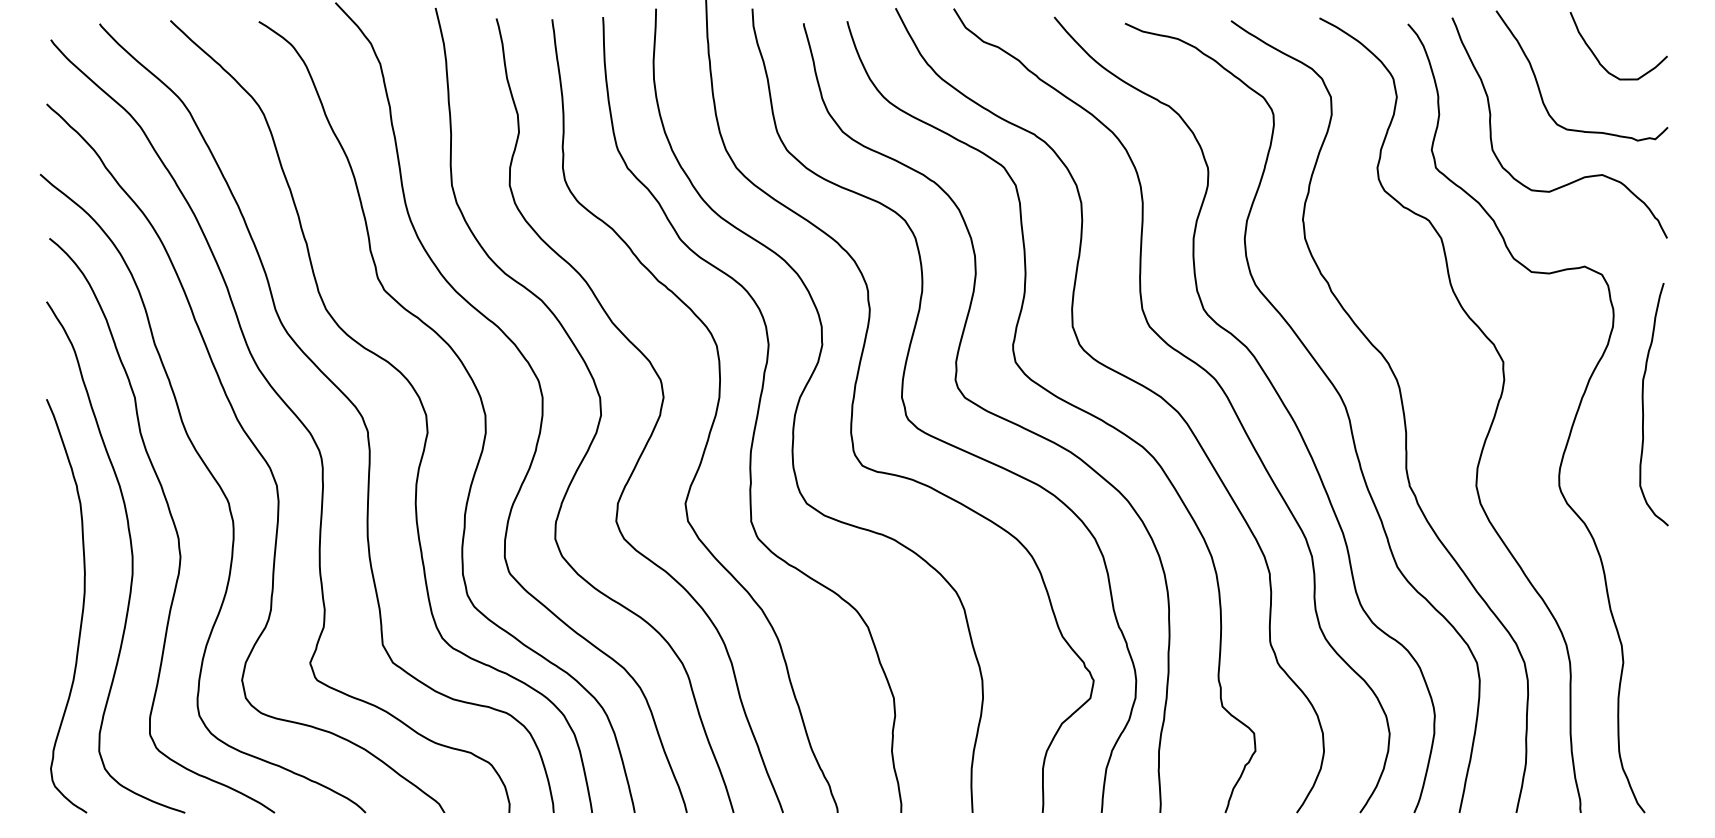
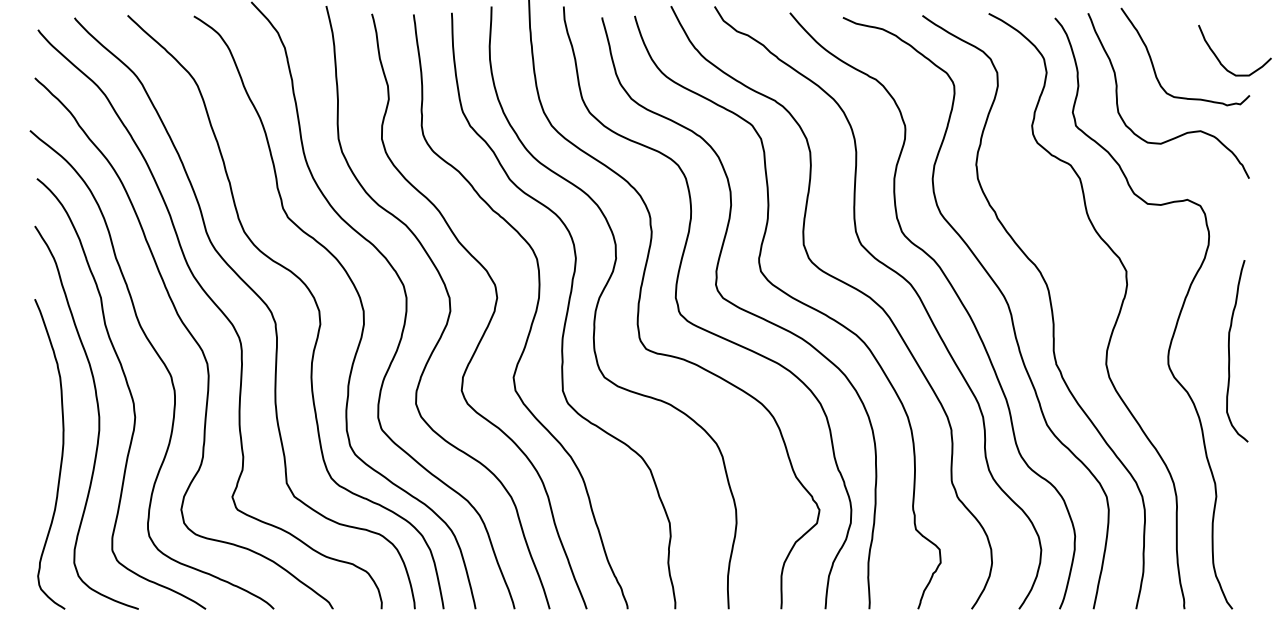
curve: (1598, 58) -> (1219, 59), moved
curve: (1643, 404) -> (1229, 351), moved

